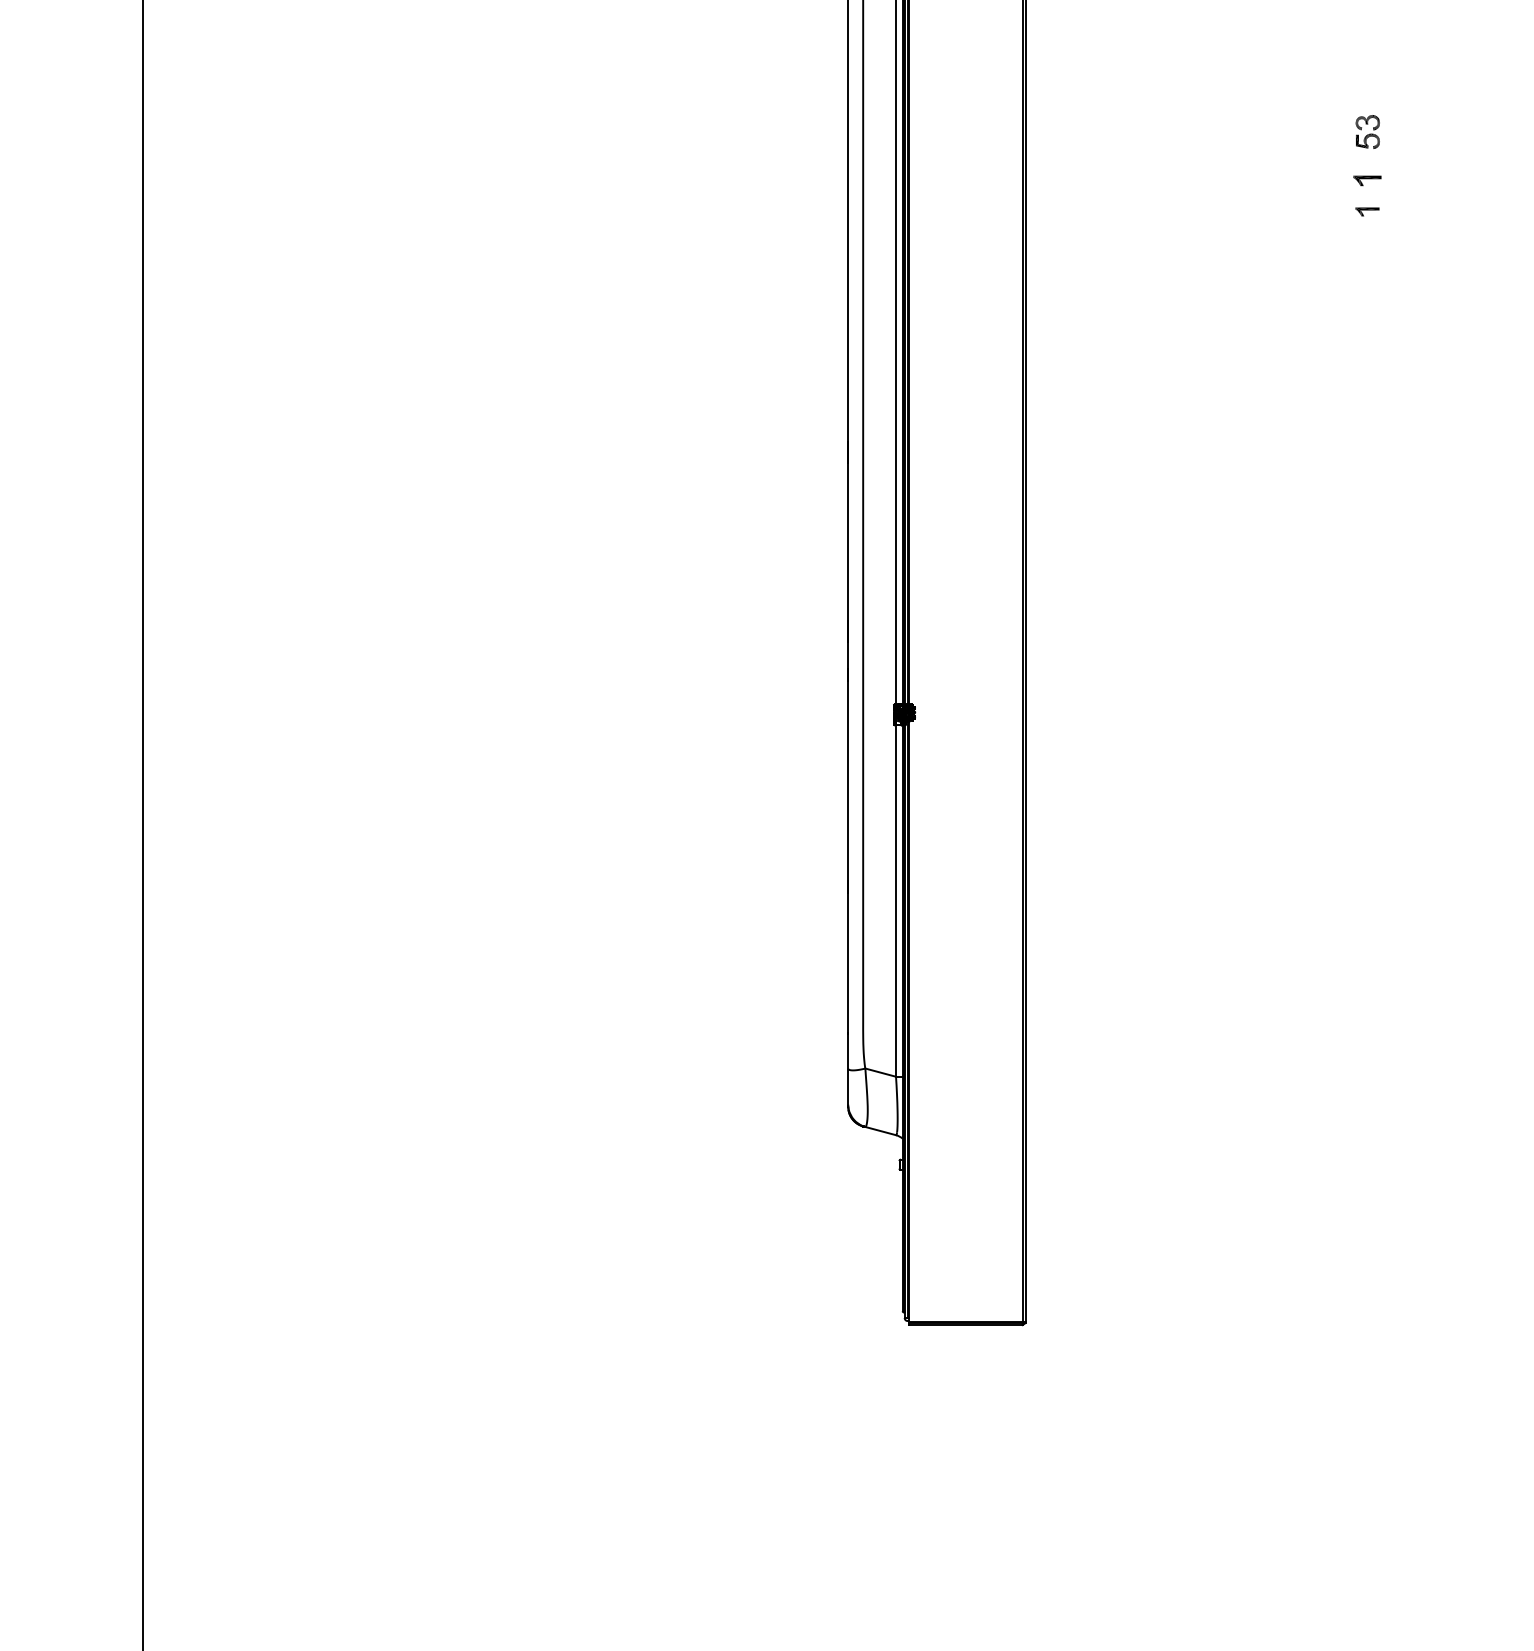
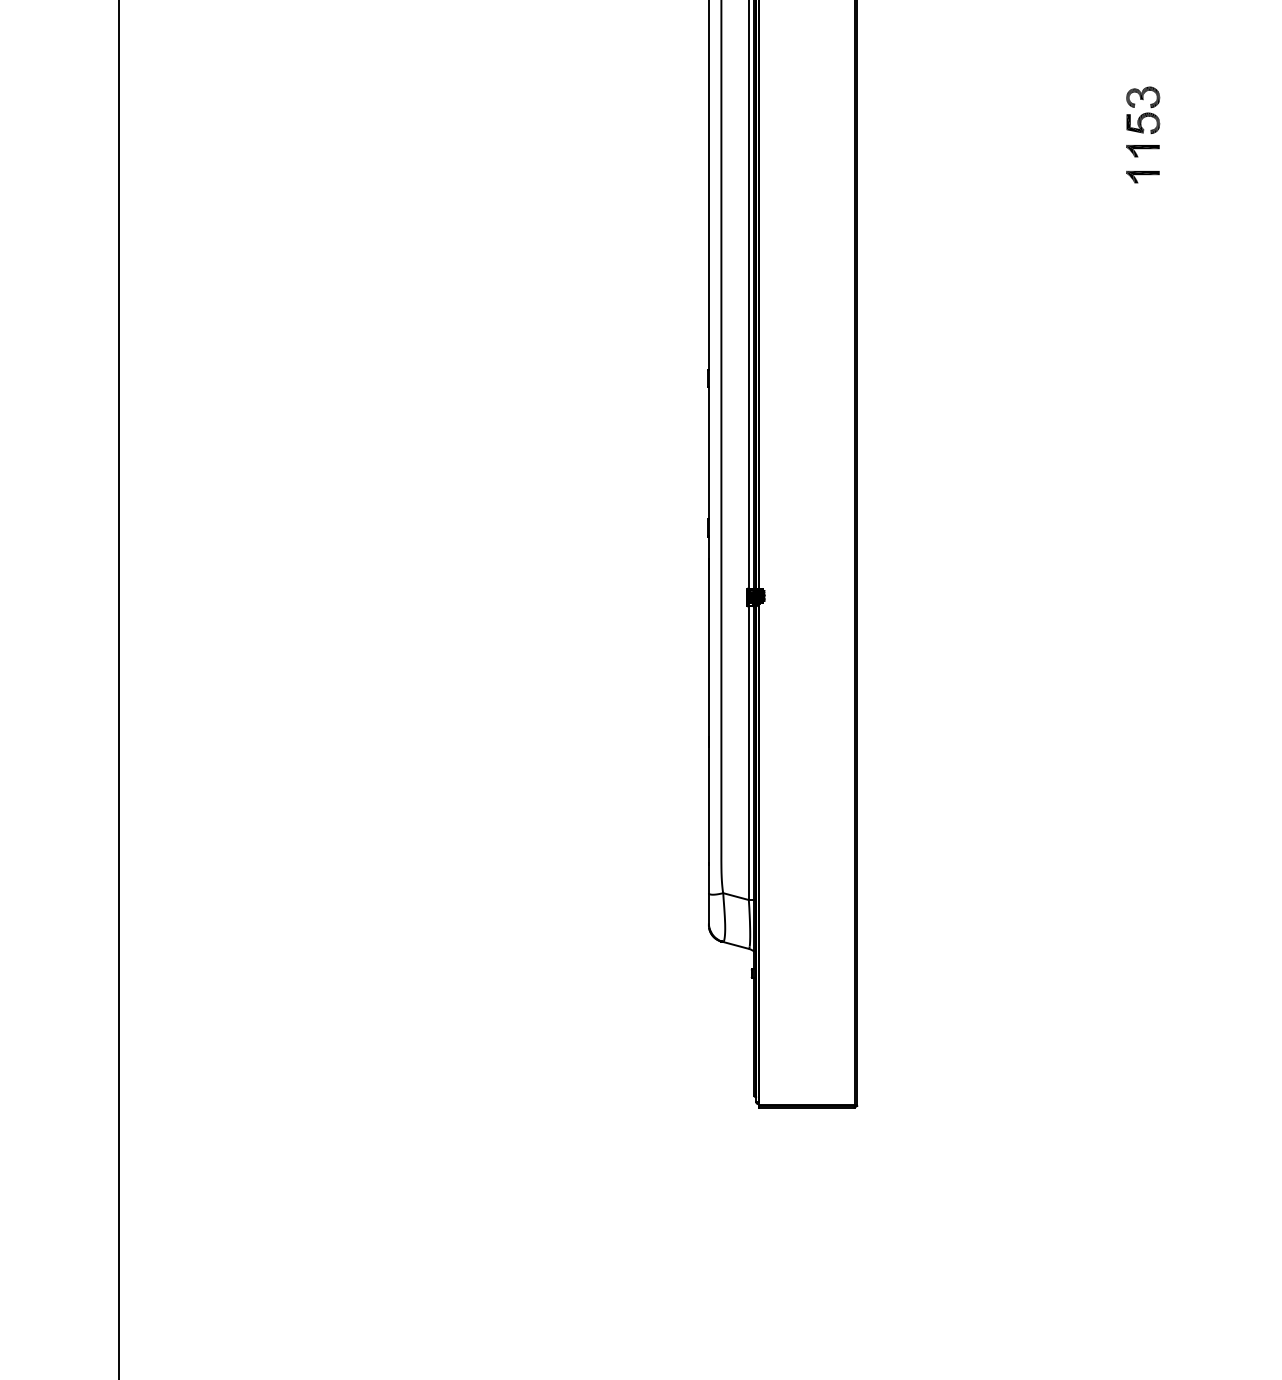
part: (1367, 131) -> (1142, 109), size x1.67
part: (1367, 180) -> (1142, 150), size x1.43
part: (1367, 211) -> (1142, 176), size x1.67

